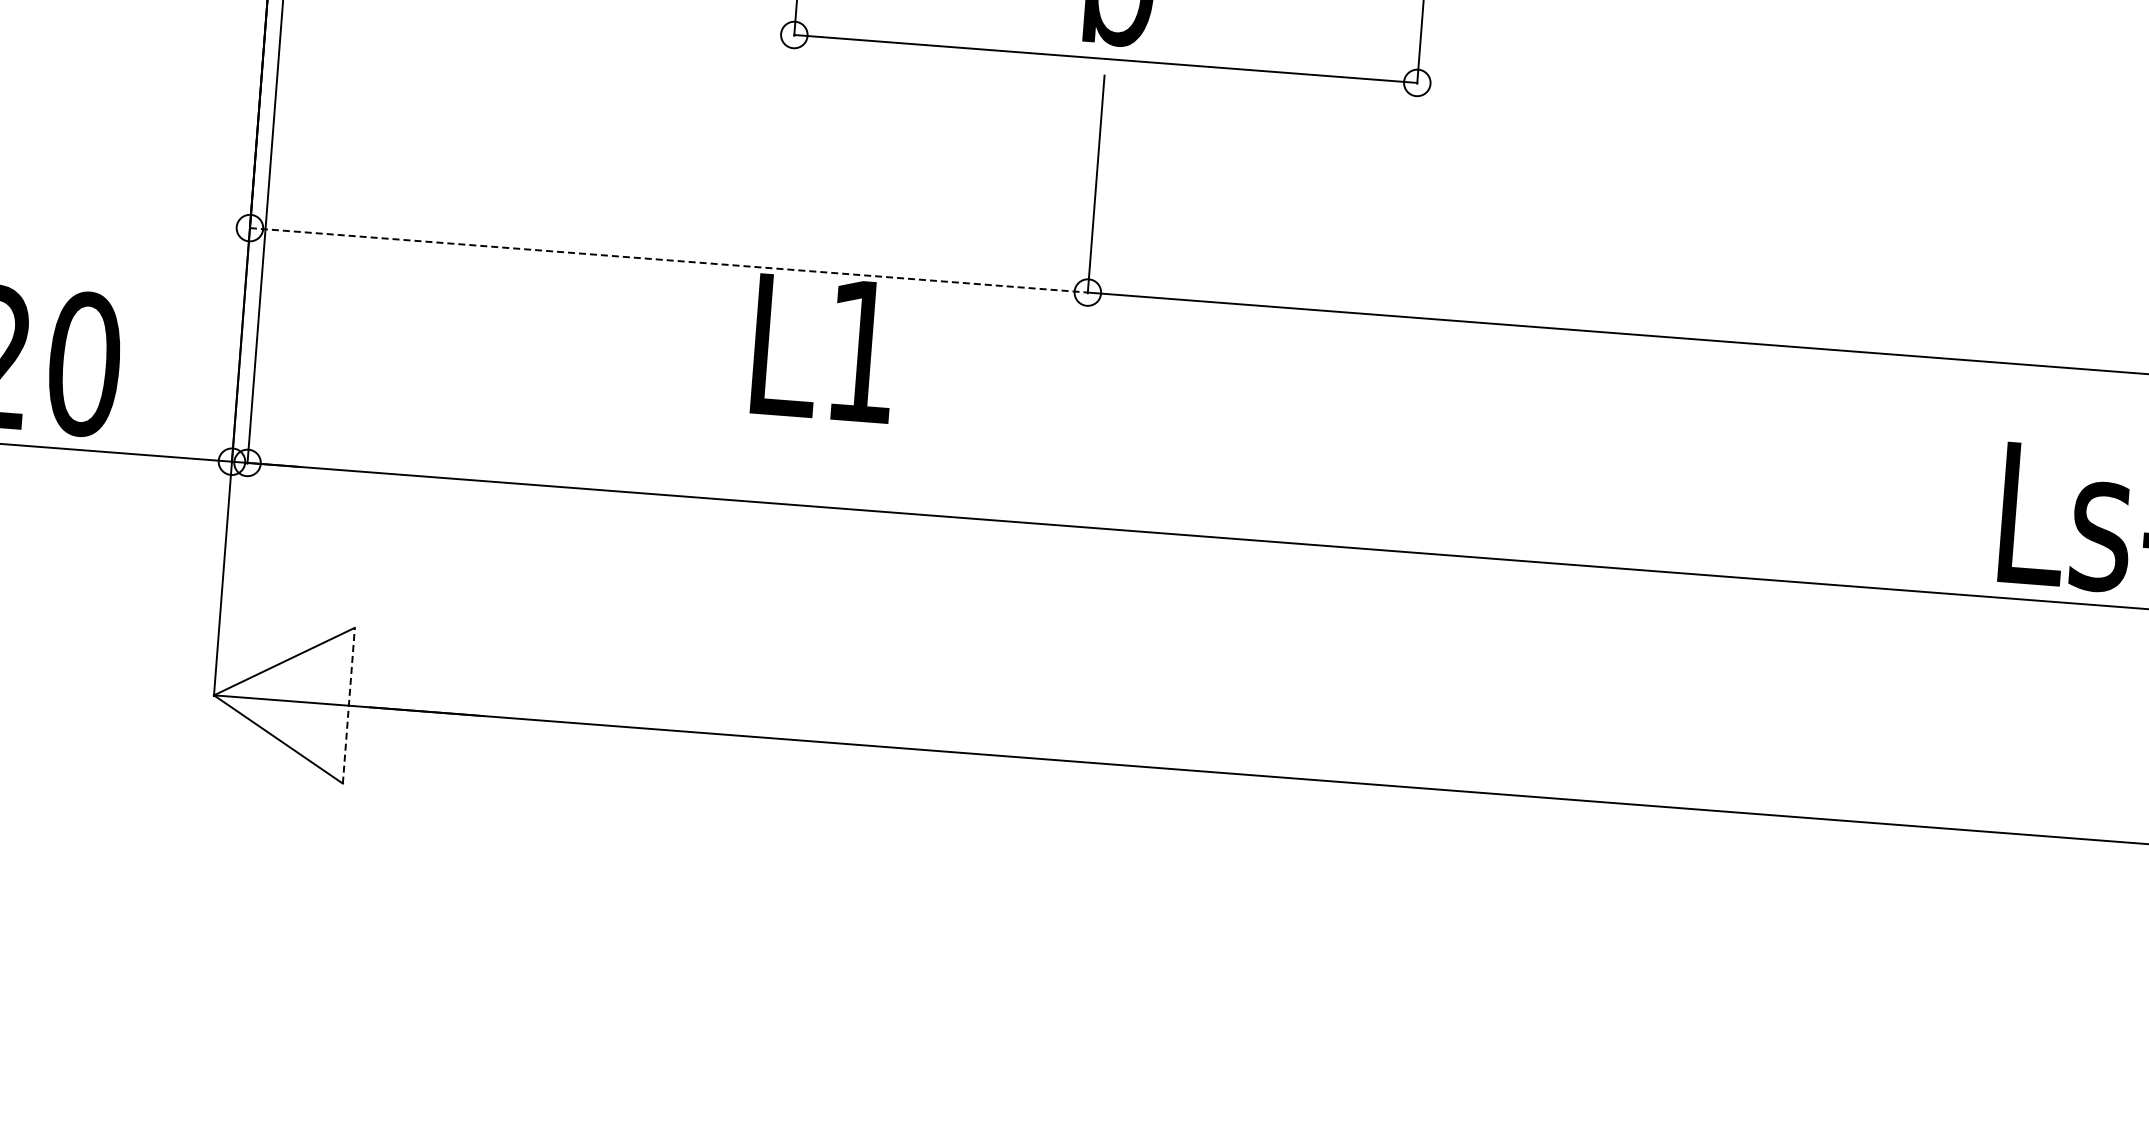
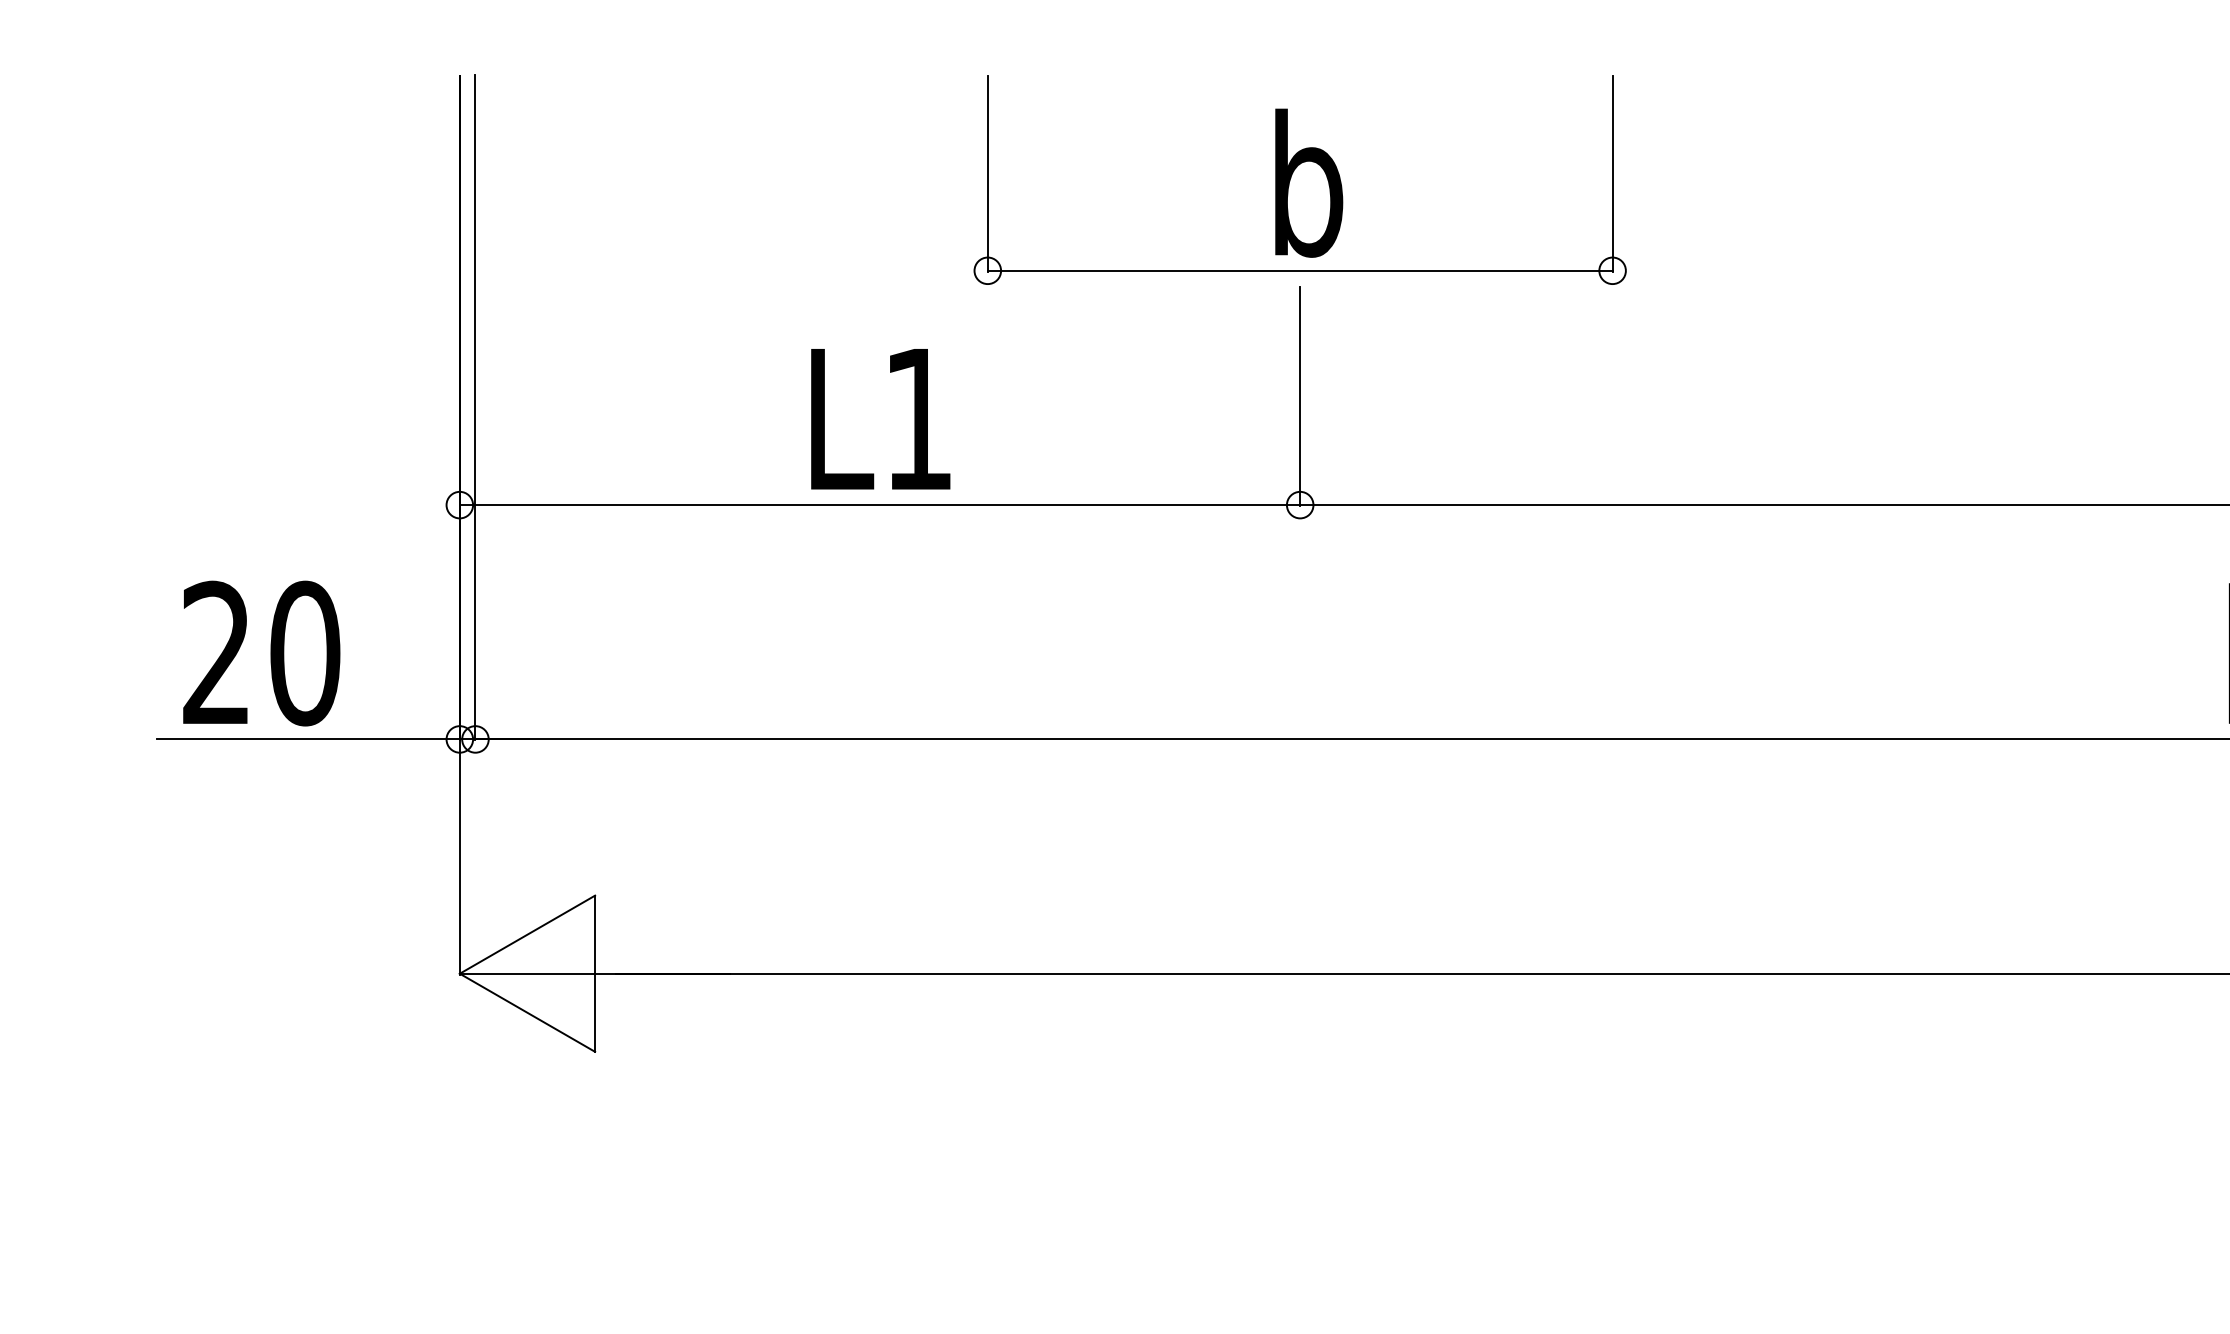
line: (669, 260) -> (880, 505), dashed -> solid
text: (824, 348) -> (880, 419), moved
line: (349, 705) -> (595, 973), dashed -> solid

